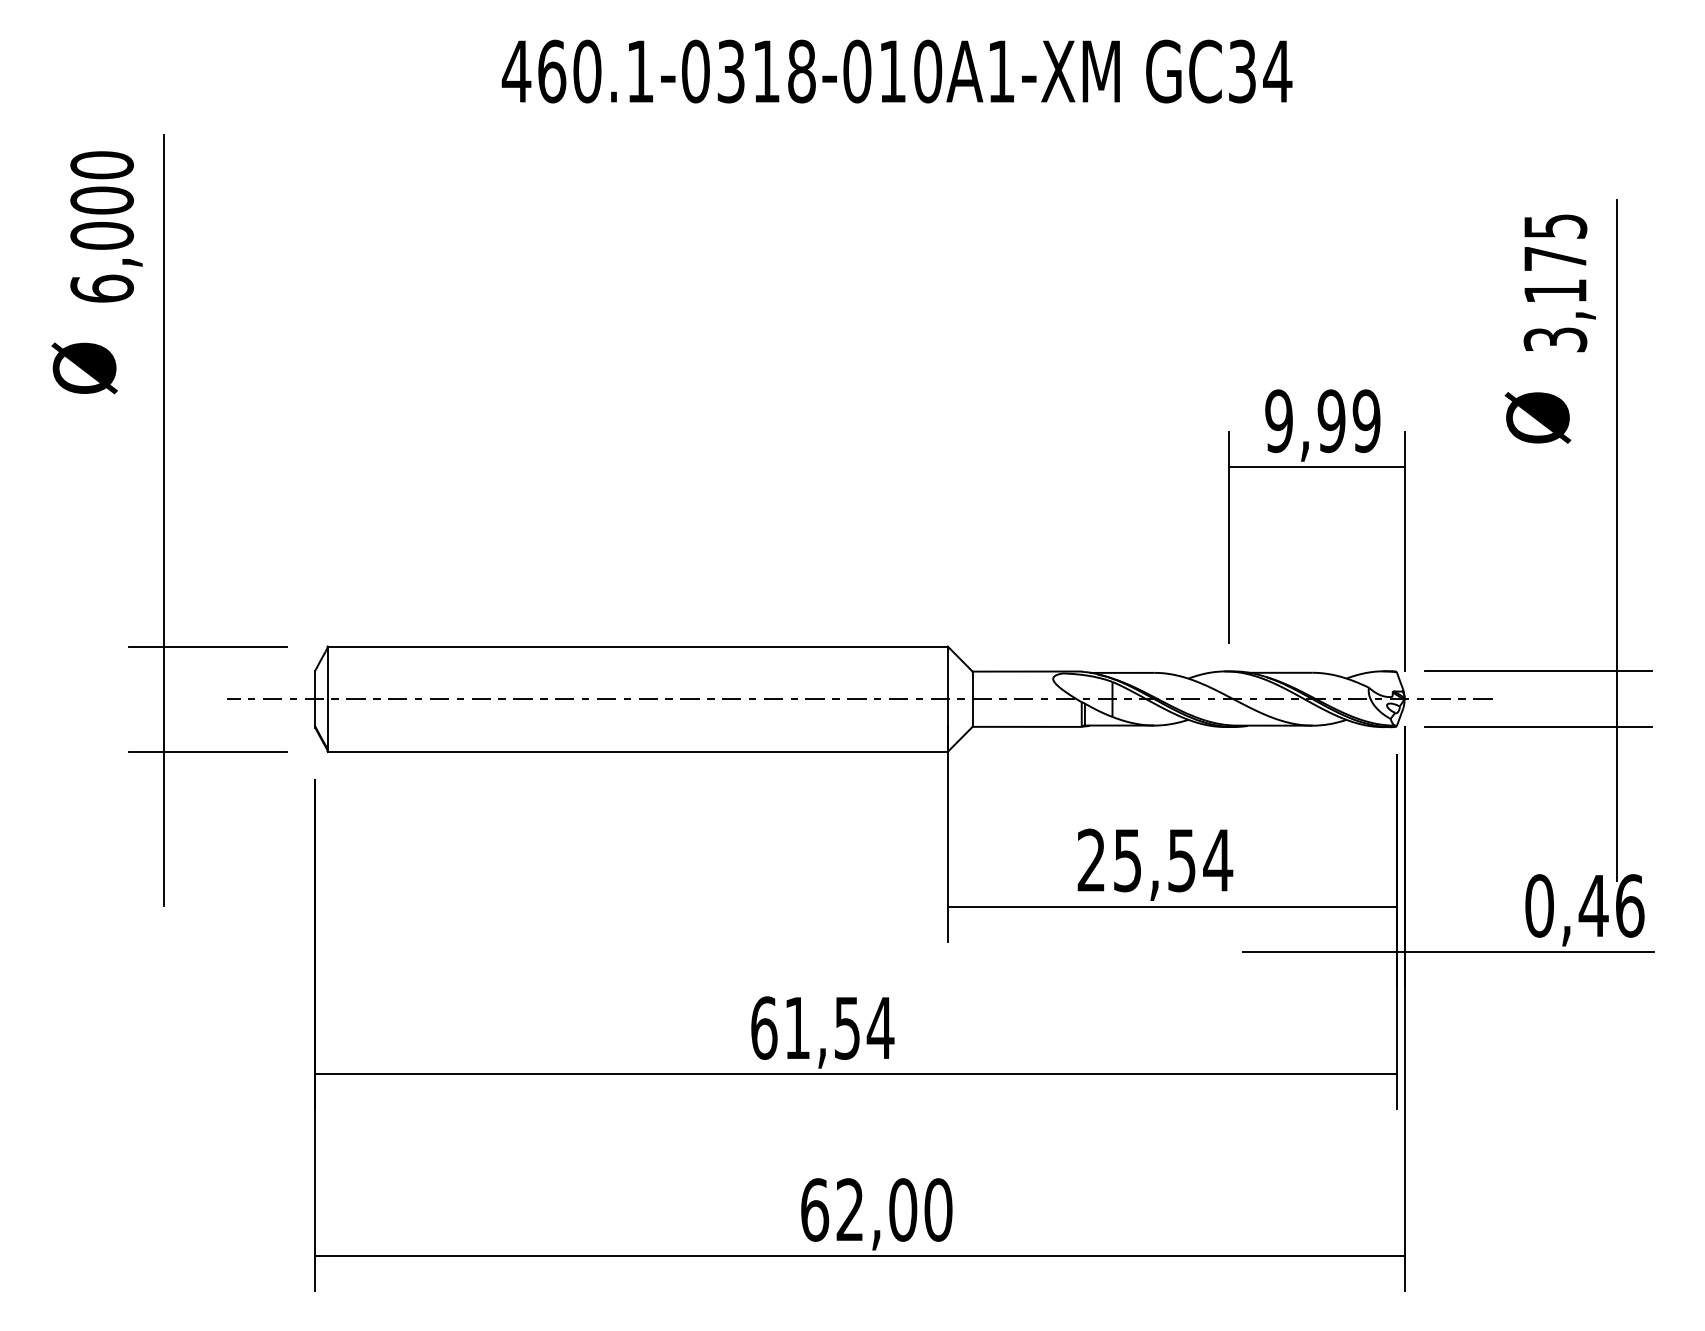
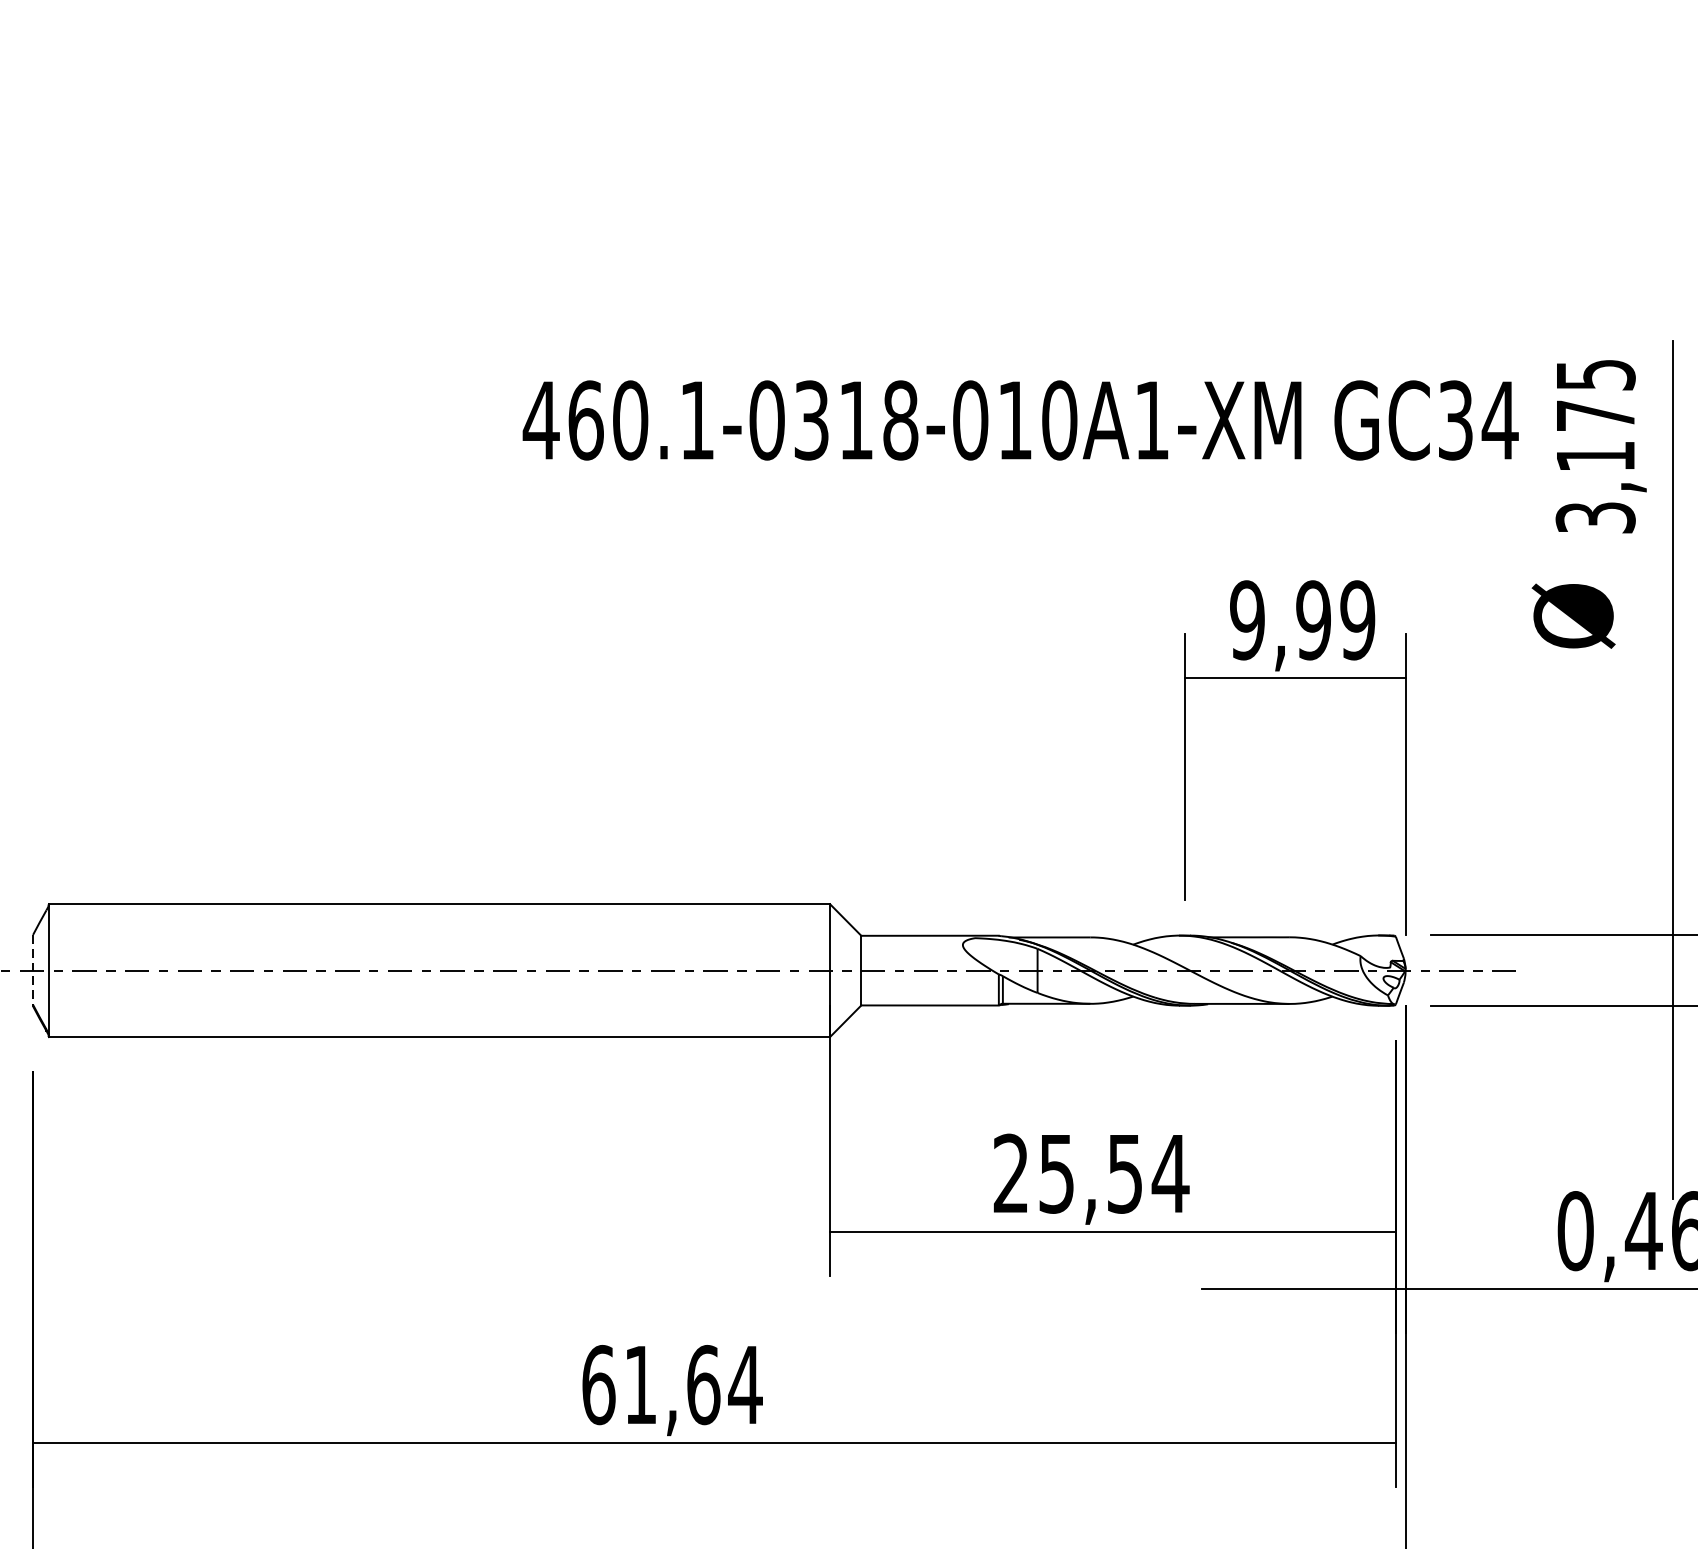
text: (896, 71) -> (1019, 420), moved
line: (315, 698) -> (33, 969), solid -> dashed
text: (847, 1027) -> (703, 1384), 61,54 -> 61,64

